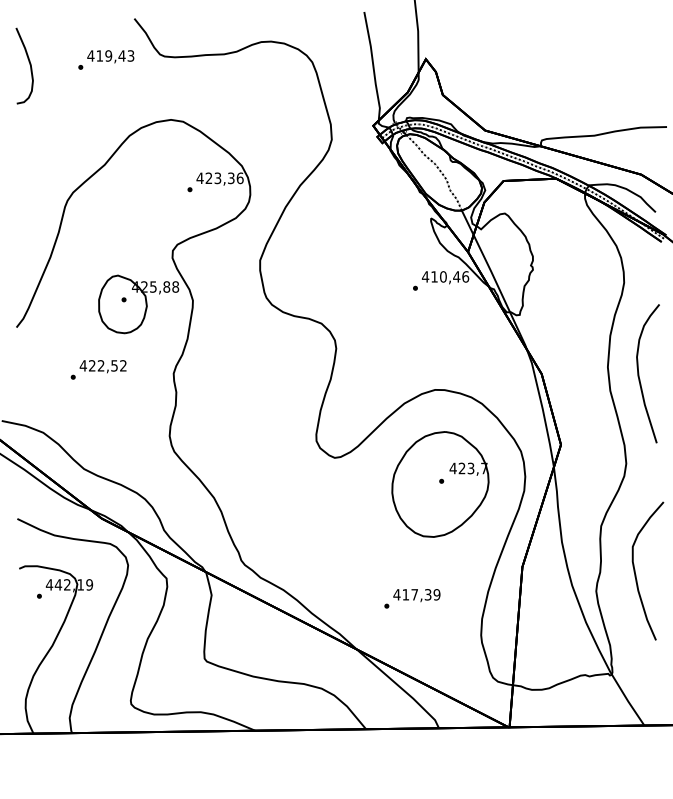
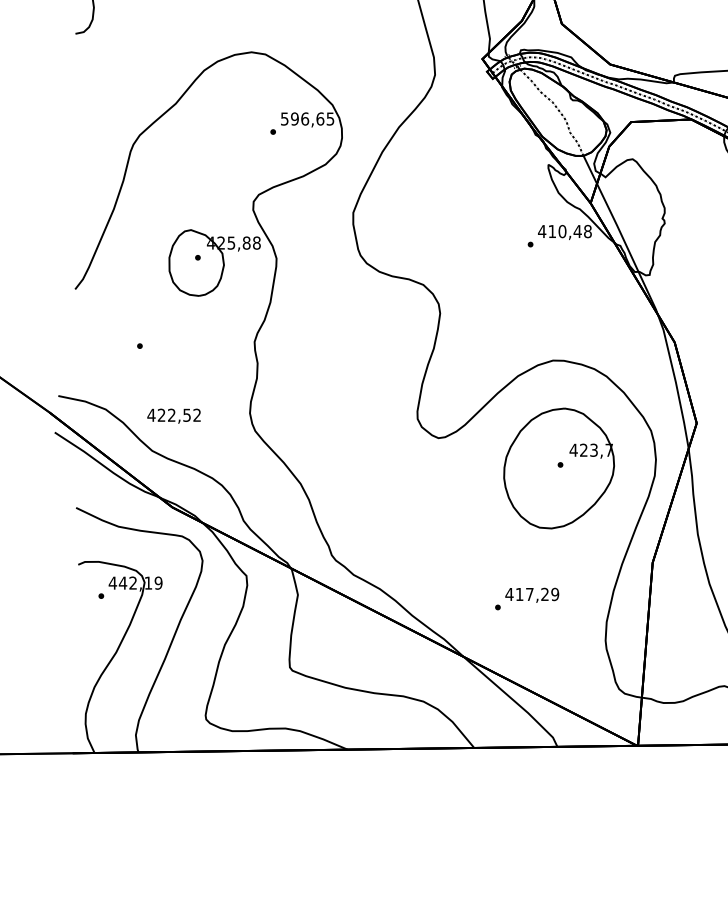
text: (219, 178) -> (306, 119), 423,36 -> 596,65
text: (465, 276) -> (587, 231), 410,46 -> 410,48
text: (102, 366) -> (173, 416), moved
text: (427, 595) -> (544, 595), 417,39 -> 417,29

